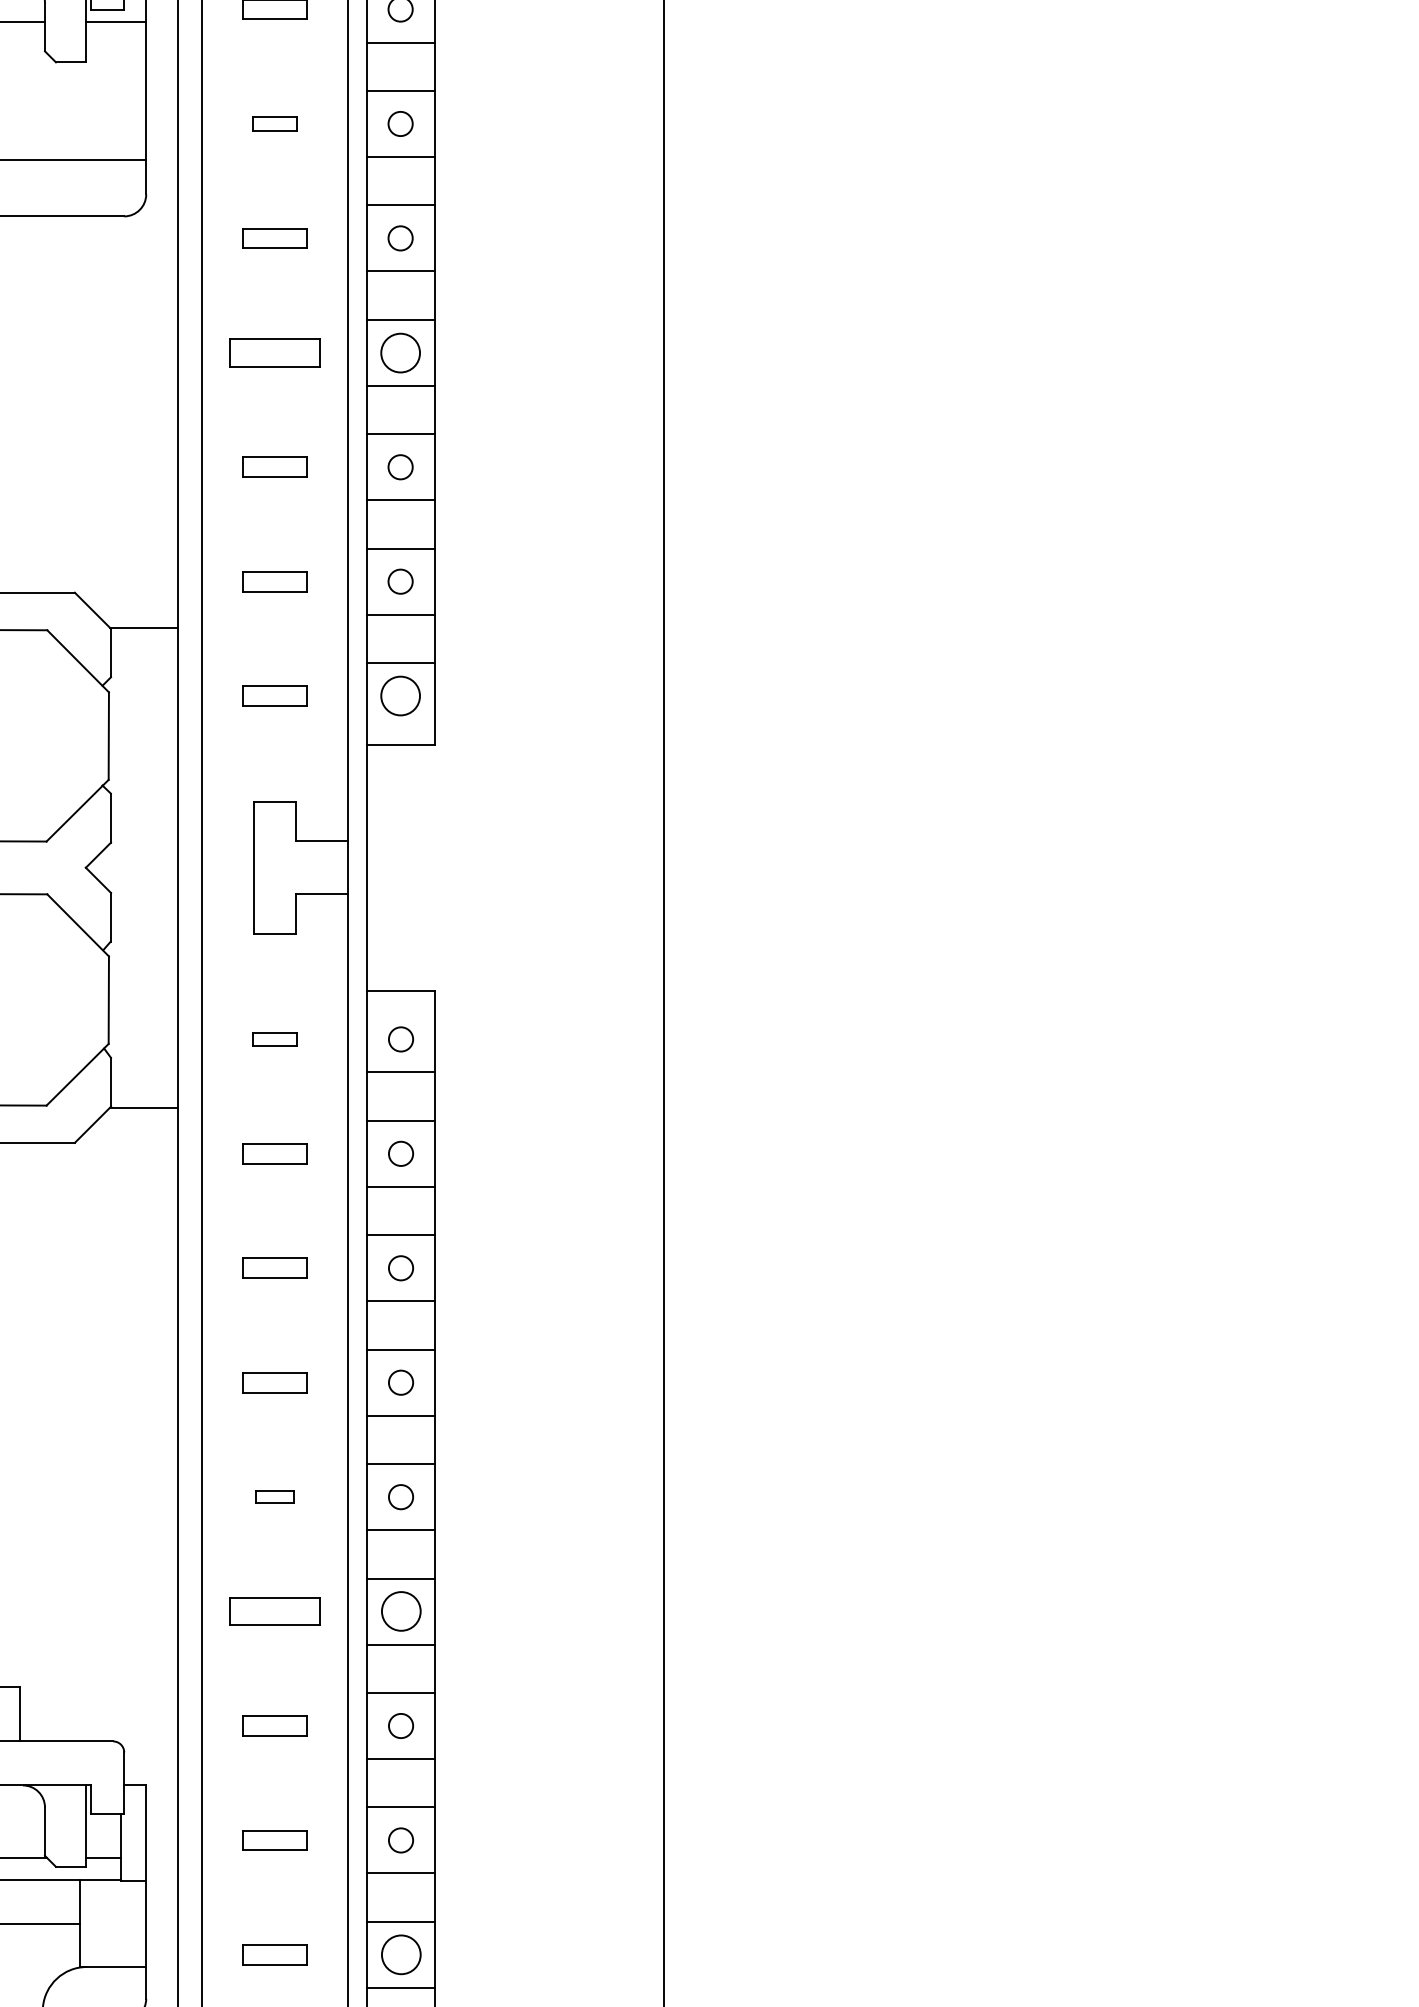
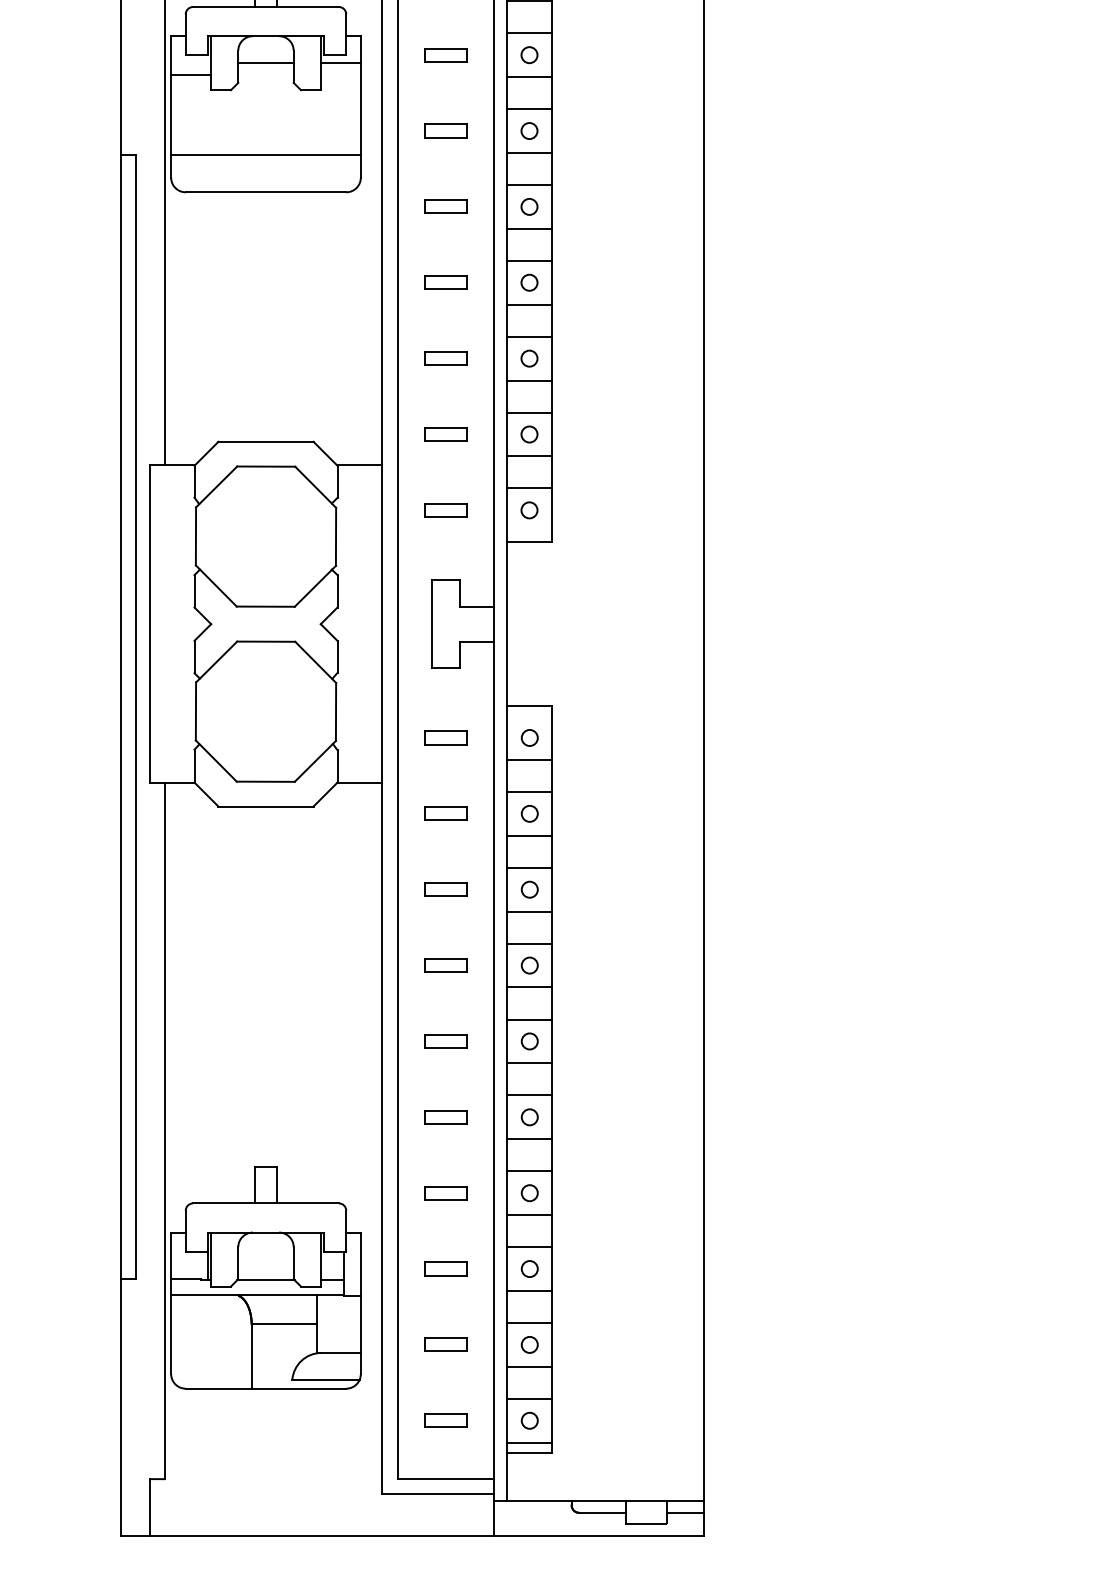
part: (273, 123) -> (445, 130), size x1.43
part: (273, 352) -> (445, 282), size x0.71
circle: (400, 352) -> (529, 282), size x0.62
circle: (400, 696) -> (529, 510), size x0.62
part: (273, 1038) -> (445, 737), size x1.43
part: (273, 1497) -> (445, 1041), size x1.67
part: (273, 1611) -> (445, 1117), size x0.71
circle: (400, 1611) -> (529, 1117), size x0.62
circle: (400, 1954) -> (529, 1344), size x0.62

